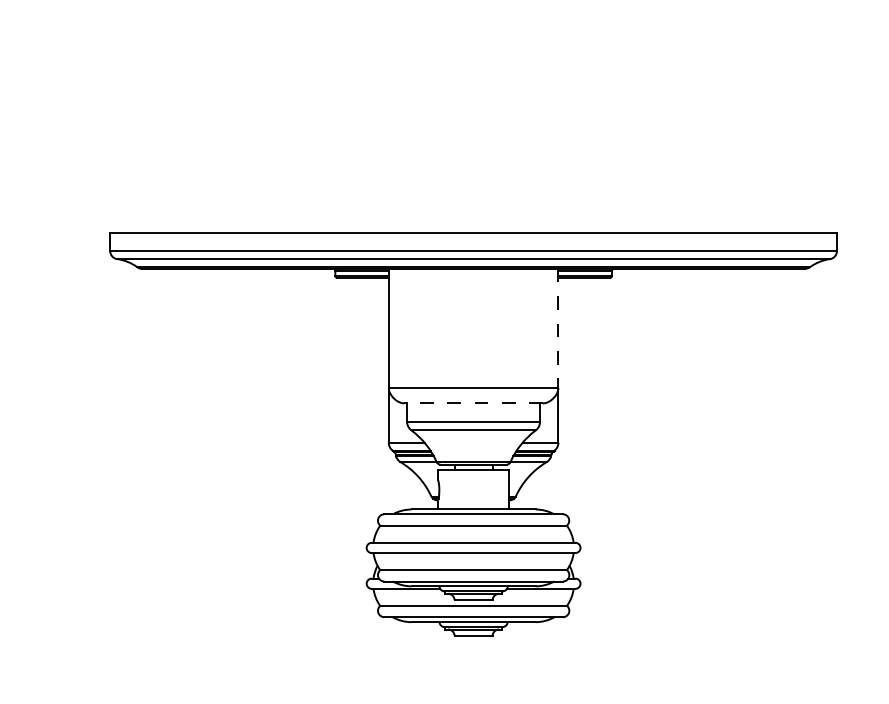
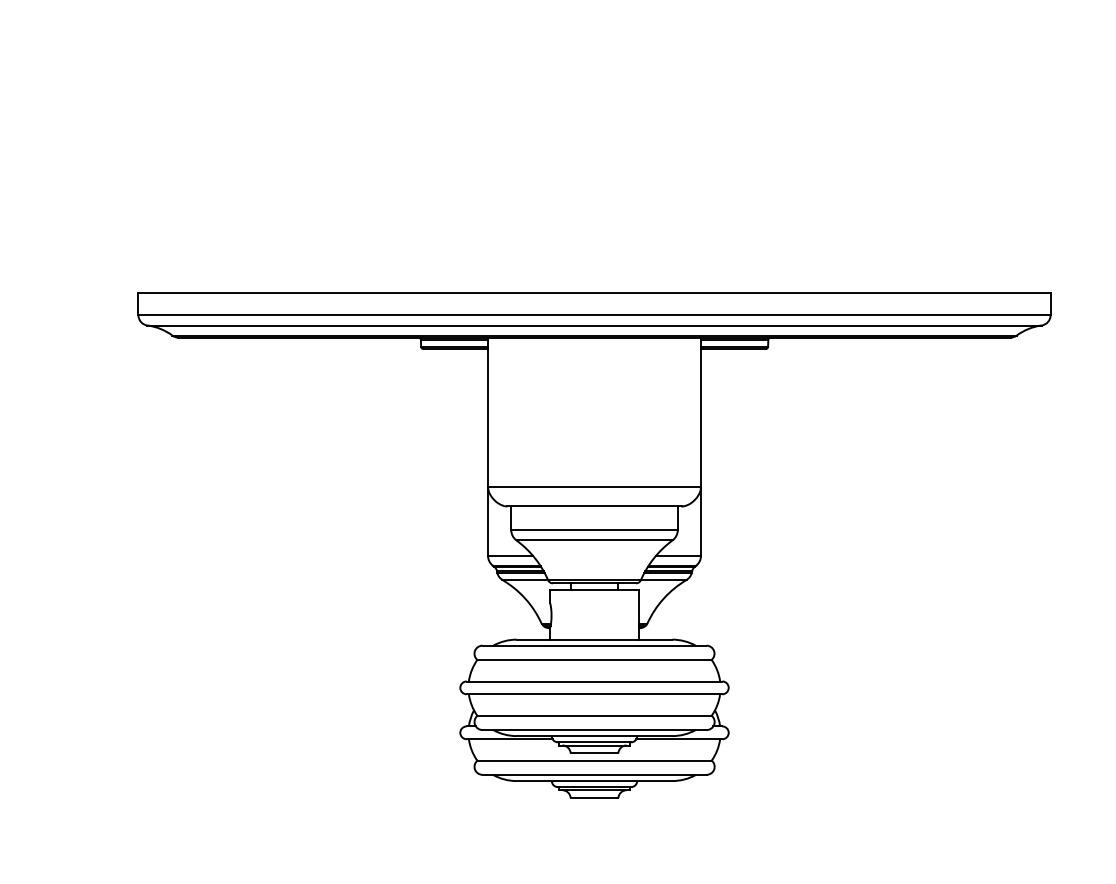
line: (558, 328) -> (701, 412), dashed -> solid
line: (473, 403) -> (594, 506), dashed -> solid

